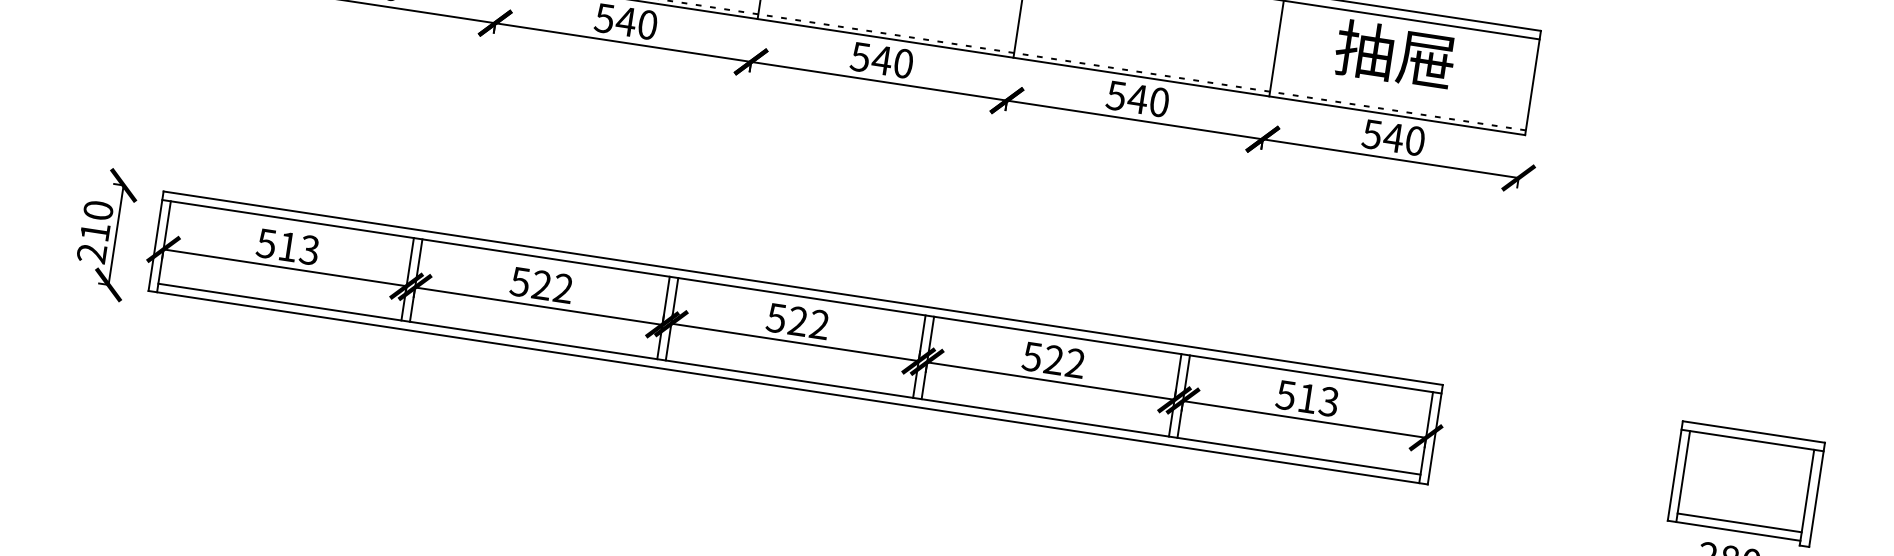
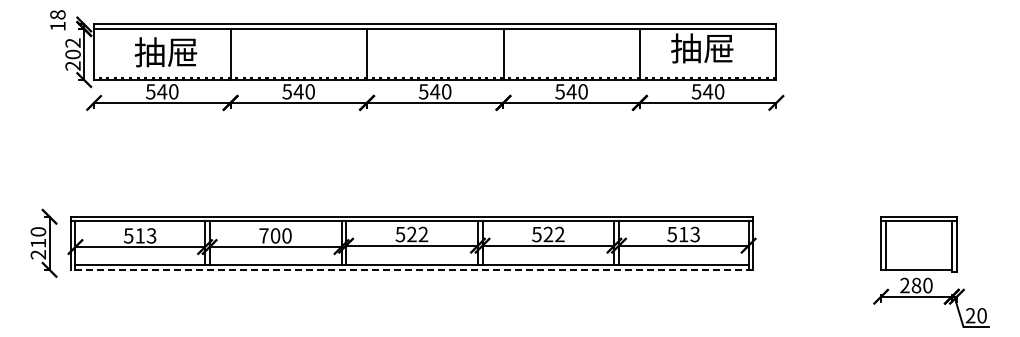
text: (541, 284) -> (275, 235), 522 -> 700
line: (787, 386) -> (411, 269), solid -> dashed
line: (1739, 523) -> (918, 265), removed

